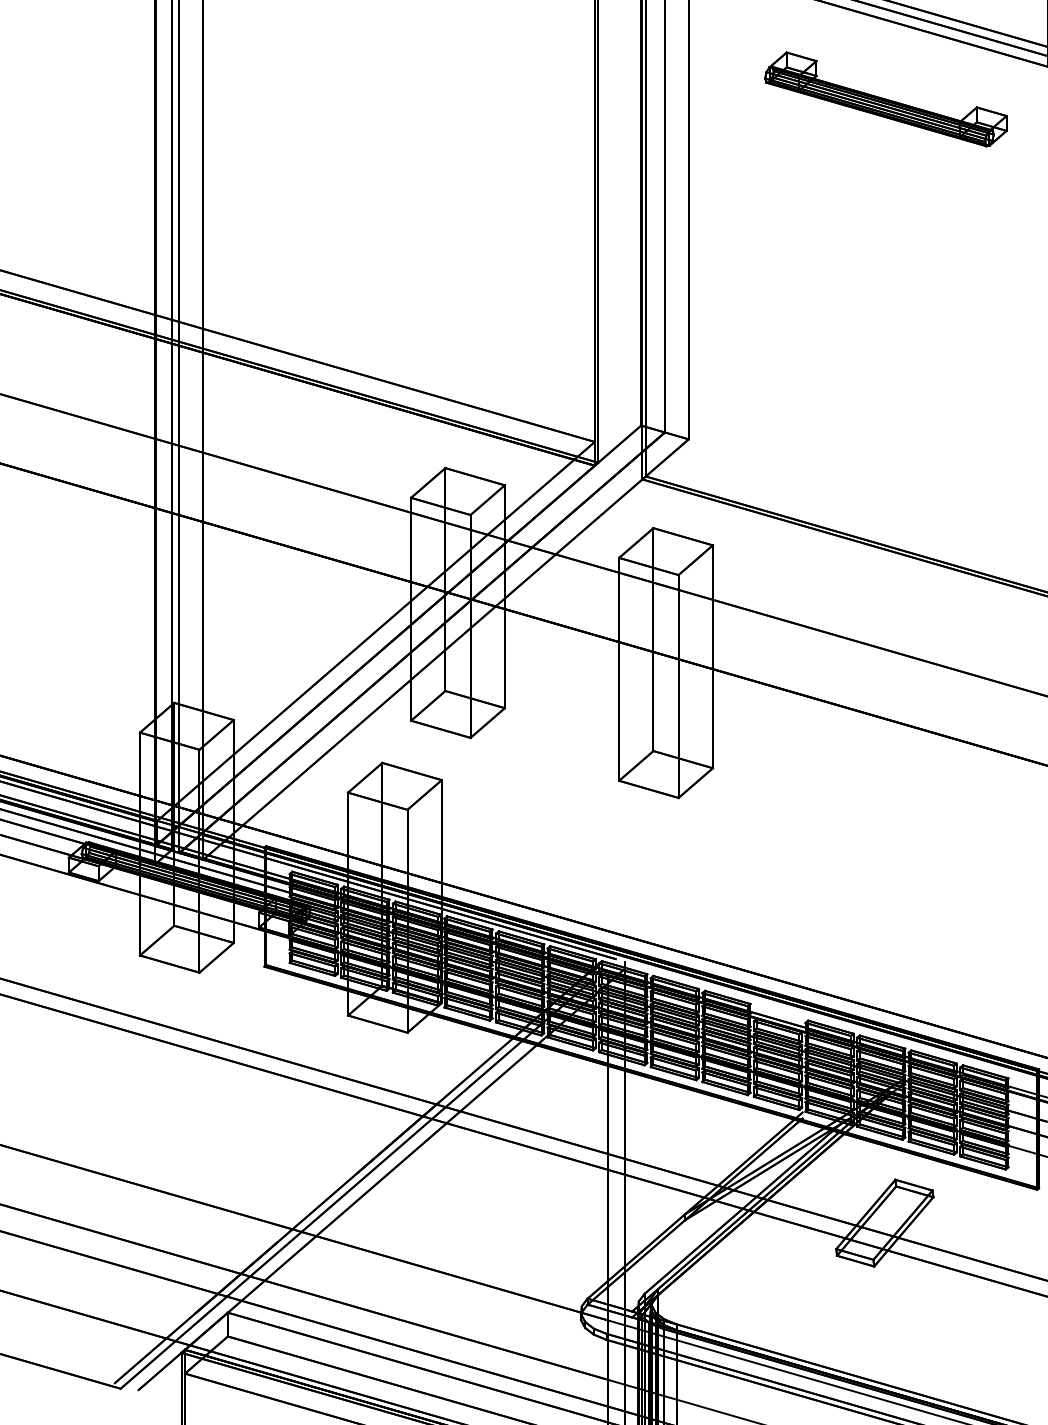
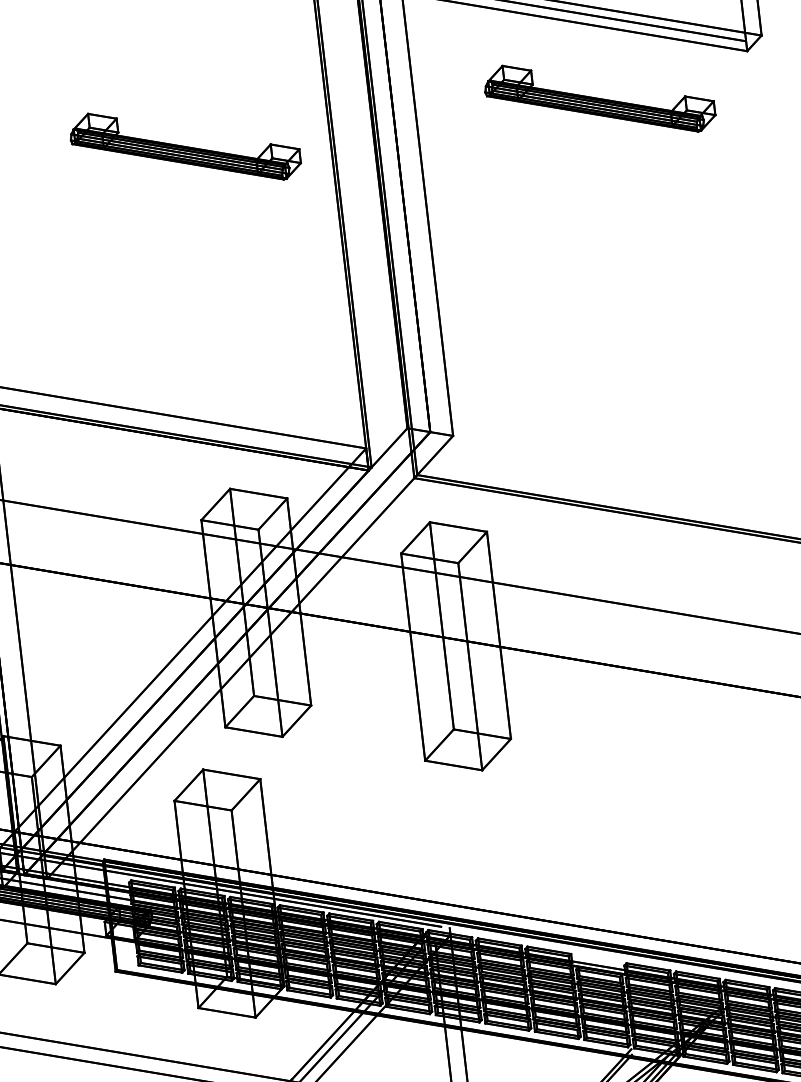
part: (439, 99) -> (184, 146), added

